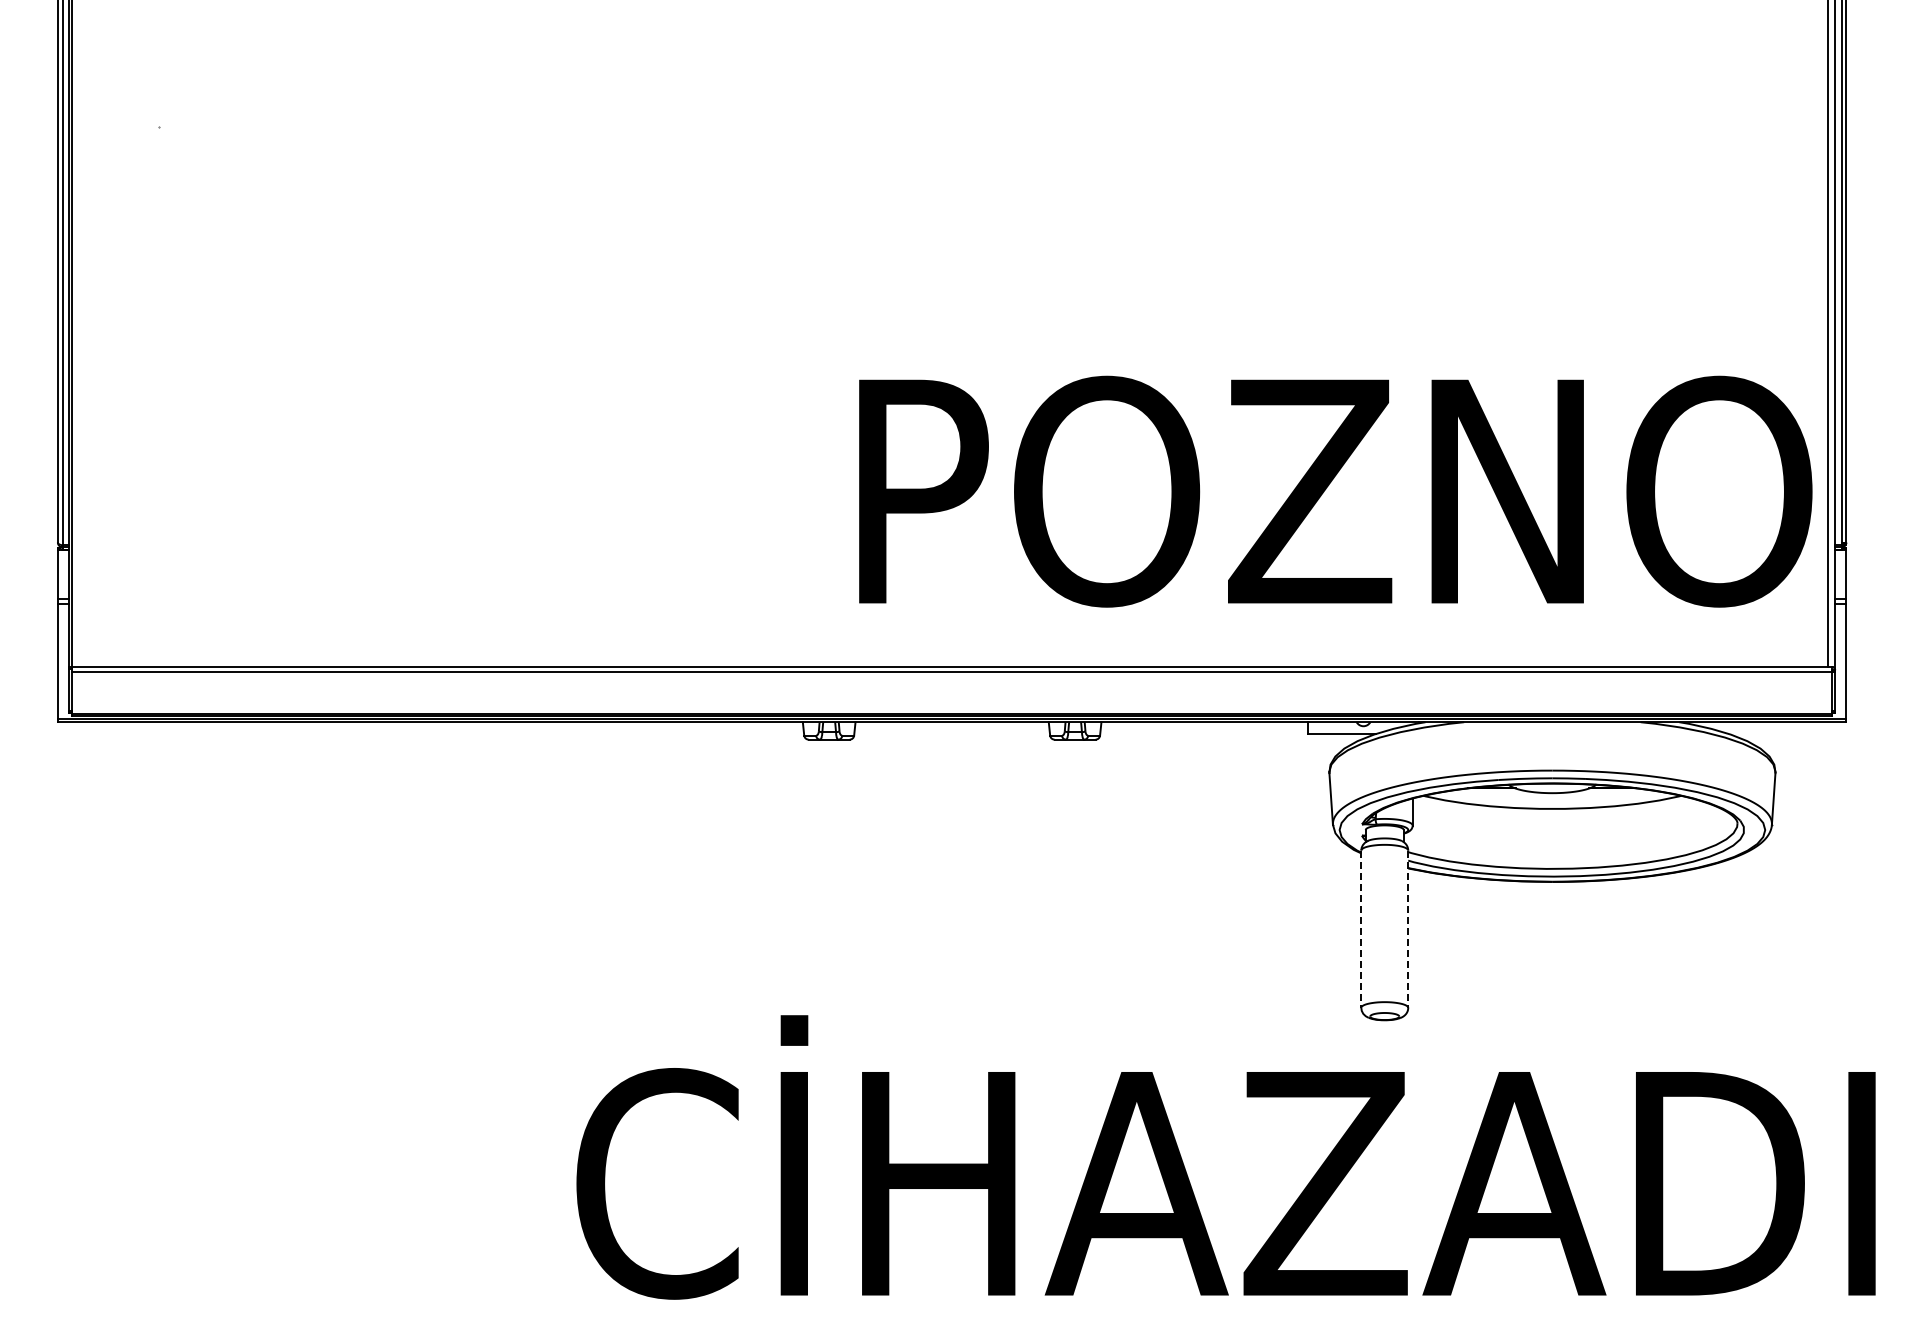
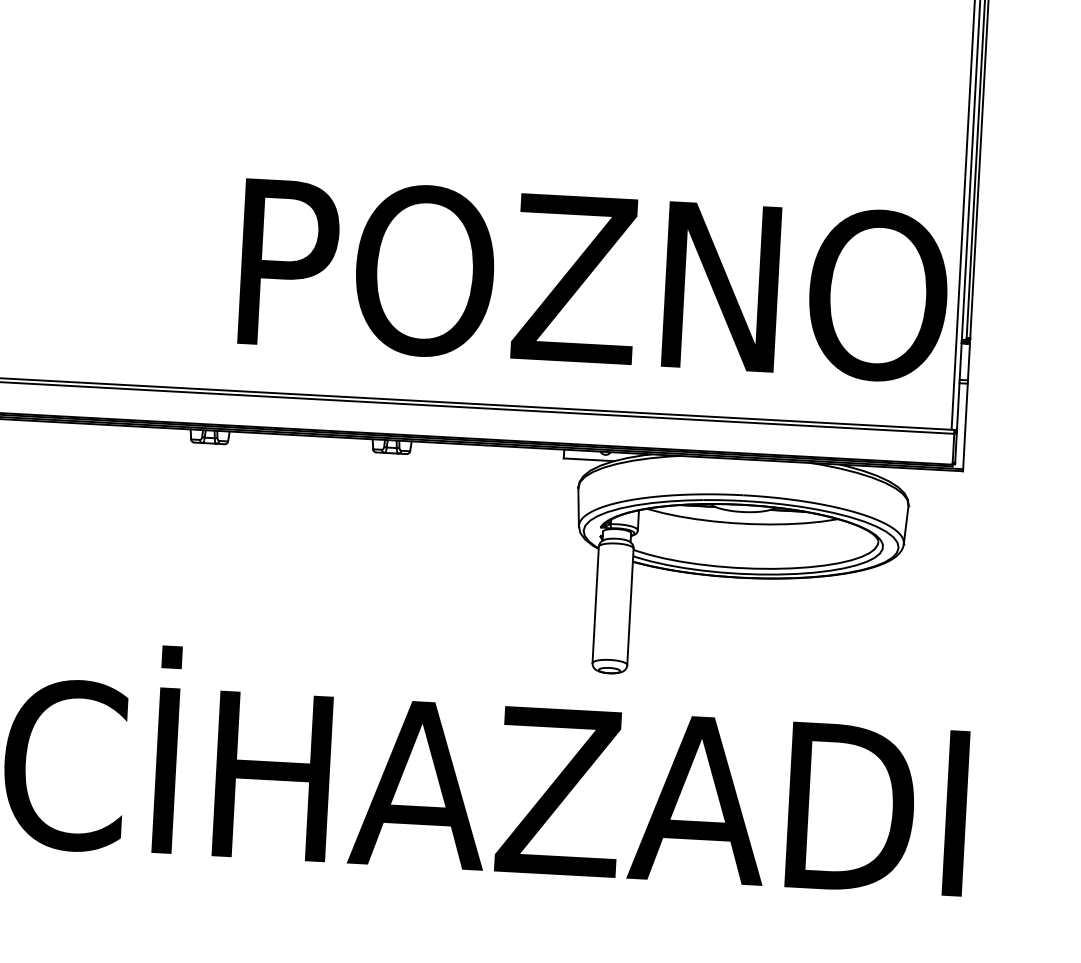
line: (1361, 929) -> (595, 605), dashed -> solid
line: (1408, 929) -> (630, 607), dashed -> solid

